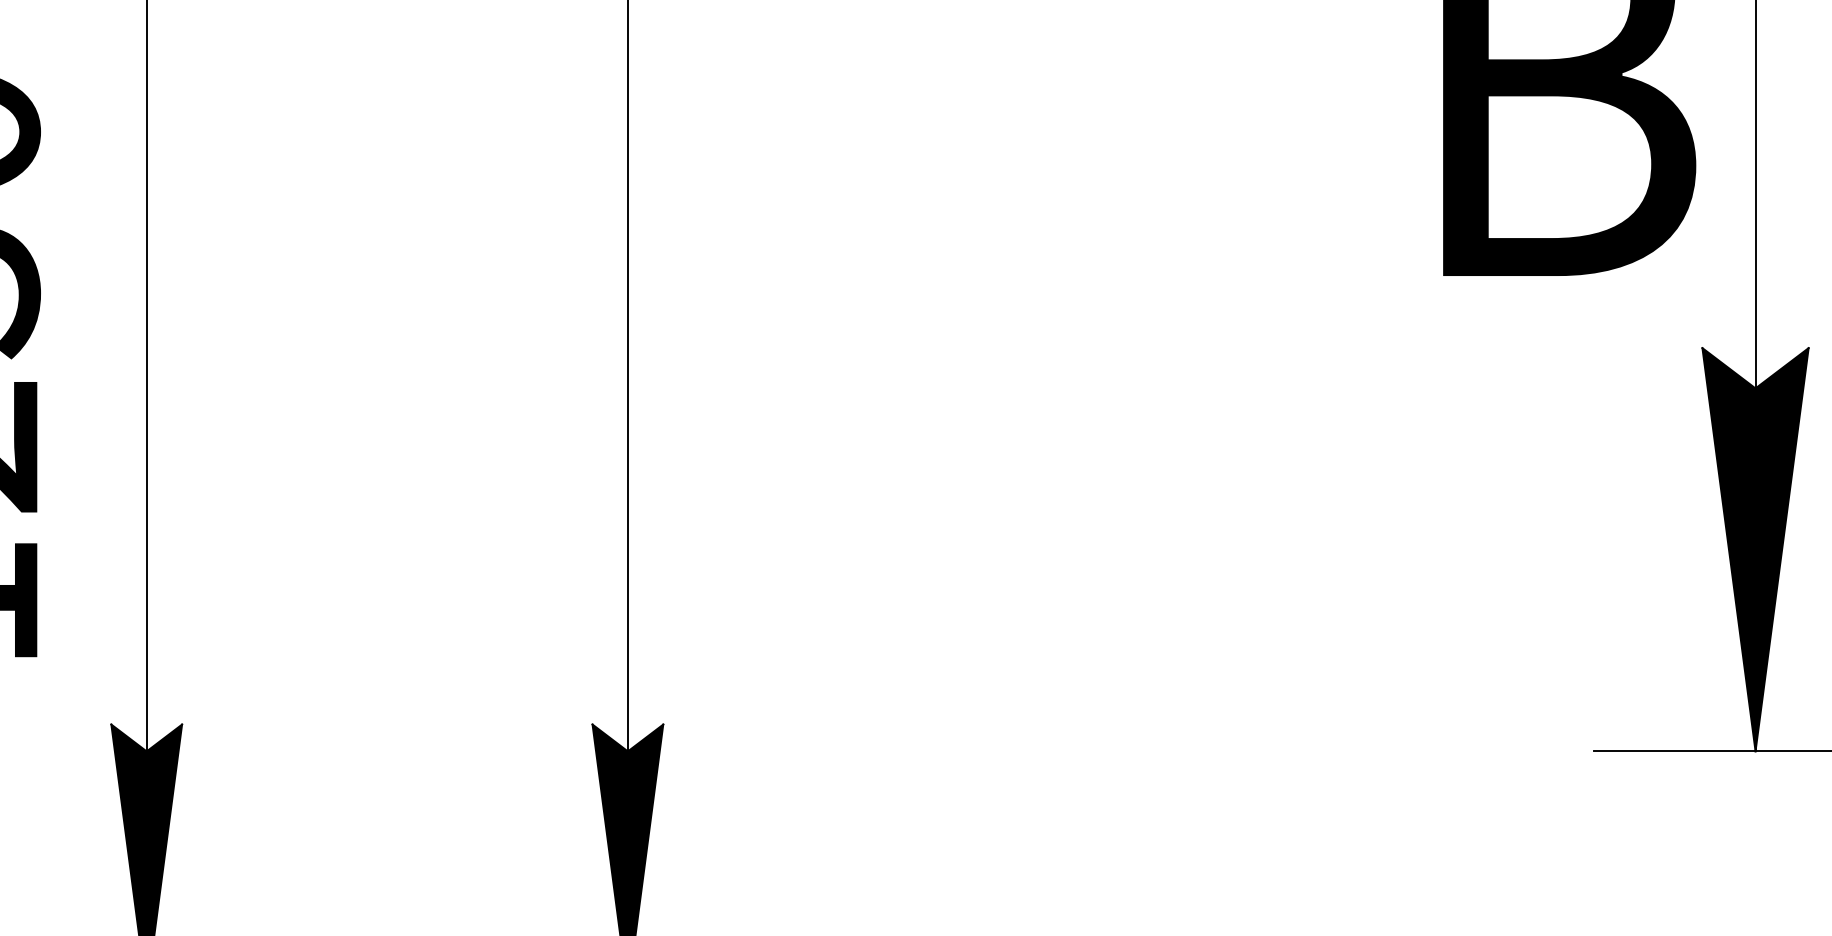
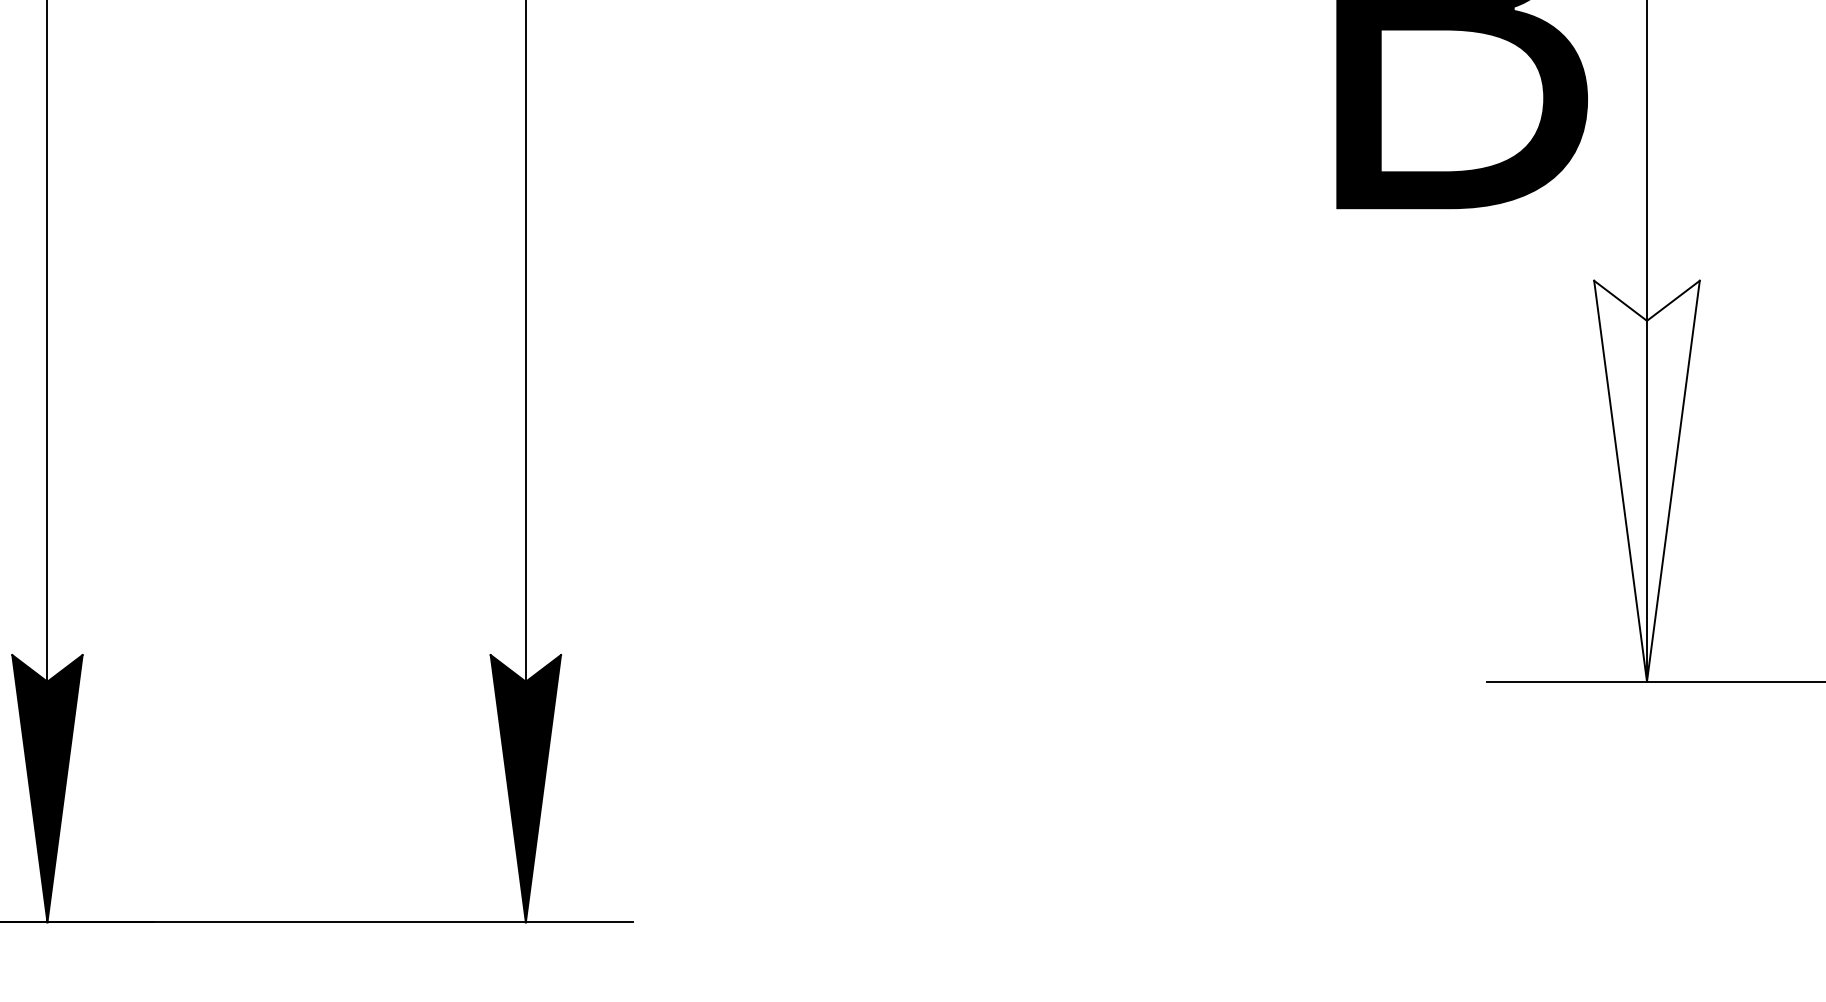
fill: (1755, 548) -> (1646, 480), removed

